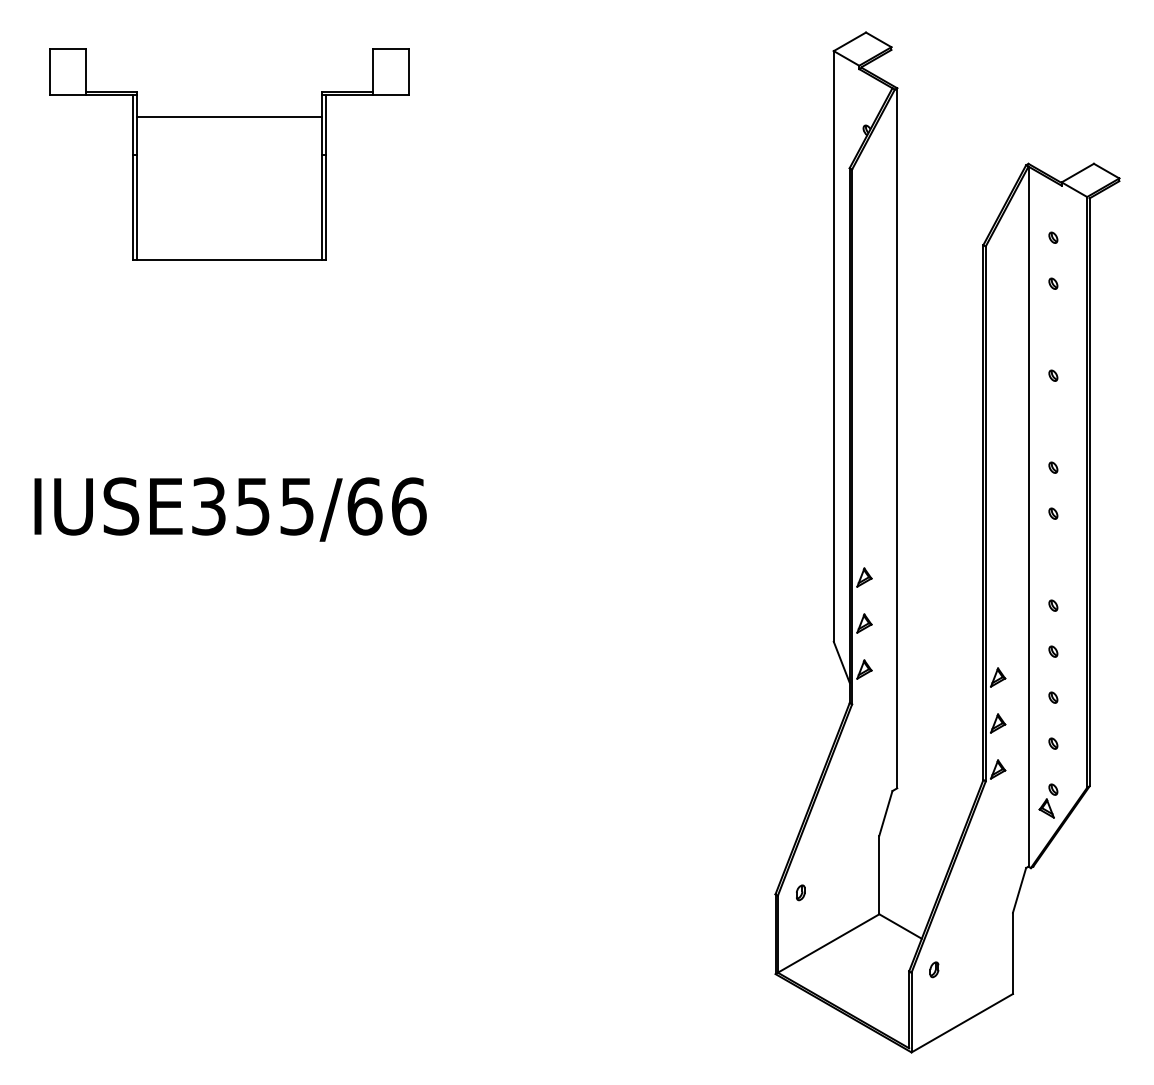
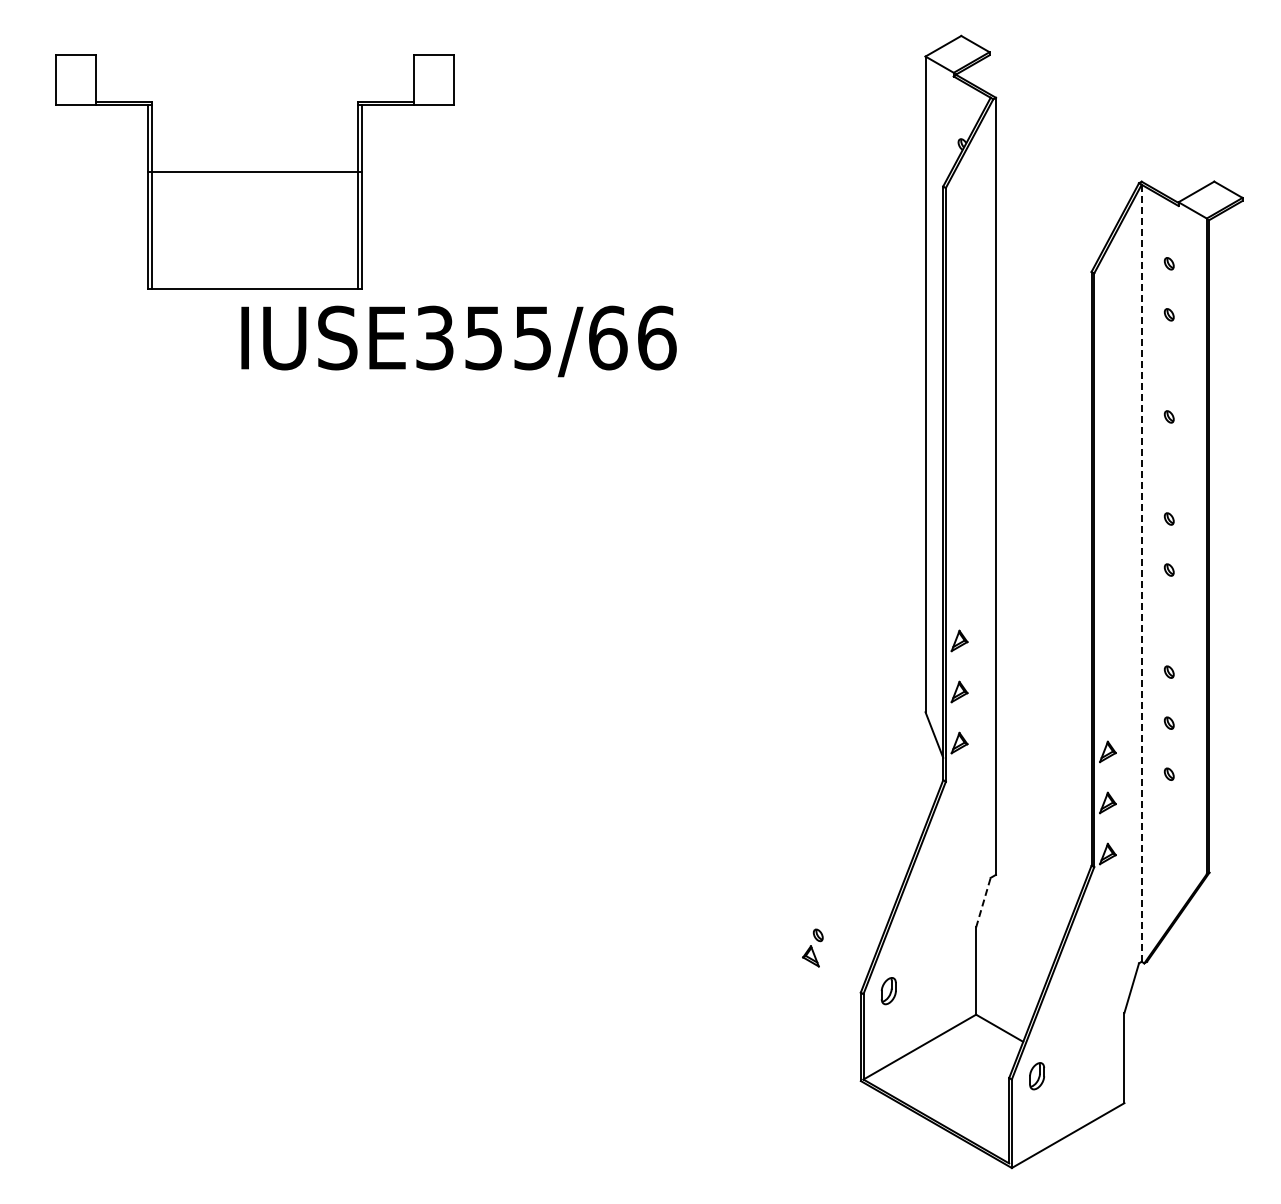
line: (229, 116) -> (254, 171), moved
text: (230, 509) -> (458, 341), moved
line: (1028, 516) -> (1141, 573), solid -> dashed
part: (1052, 743) -> (1168, 825), removed
part: (1048, 800) -> (812, 947), moved
line: (886, 813) -> (983, 902), solid -> dashed
part: (800, 892) -> (888, 990), size x1.6
part: (934, 969) -> (1037, 1076), size x1.6

